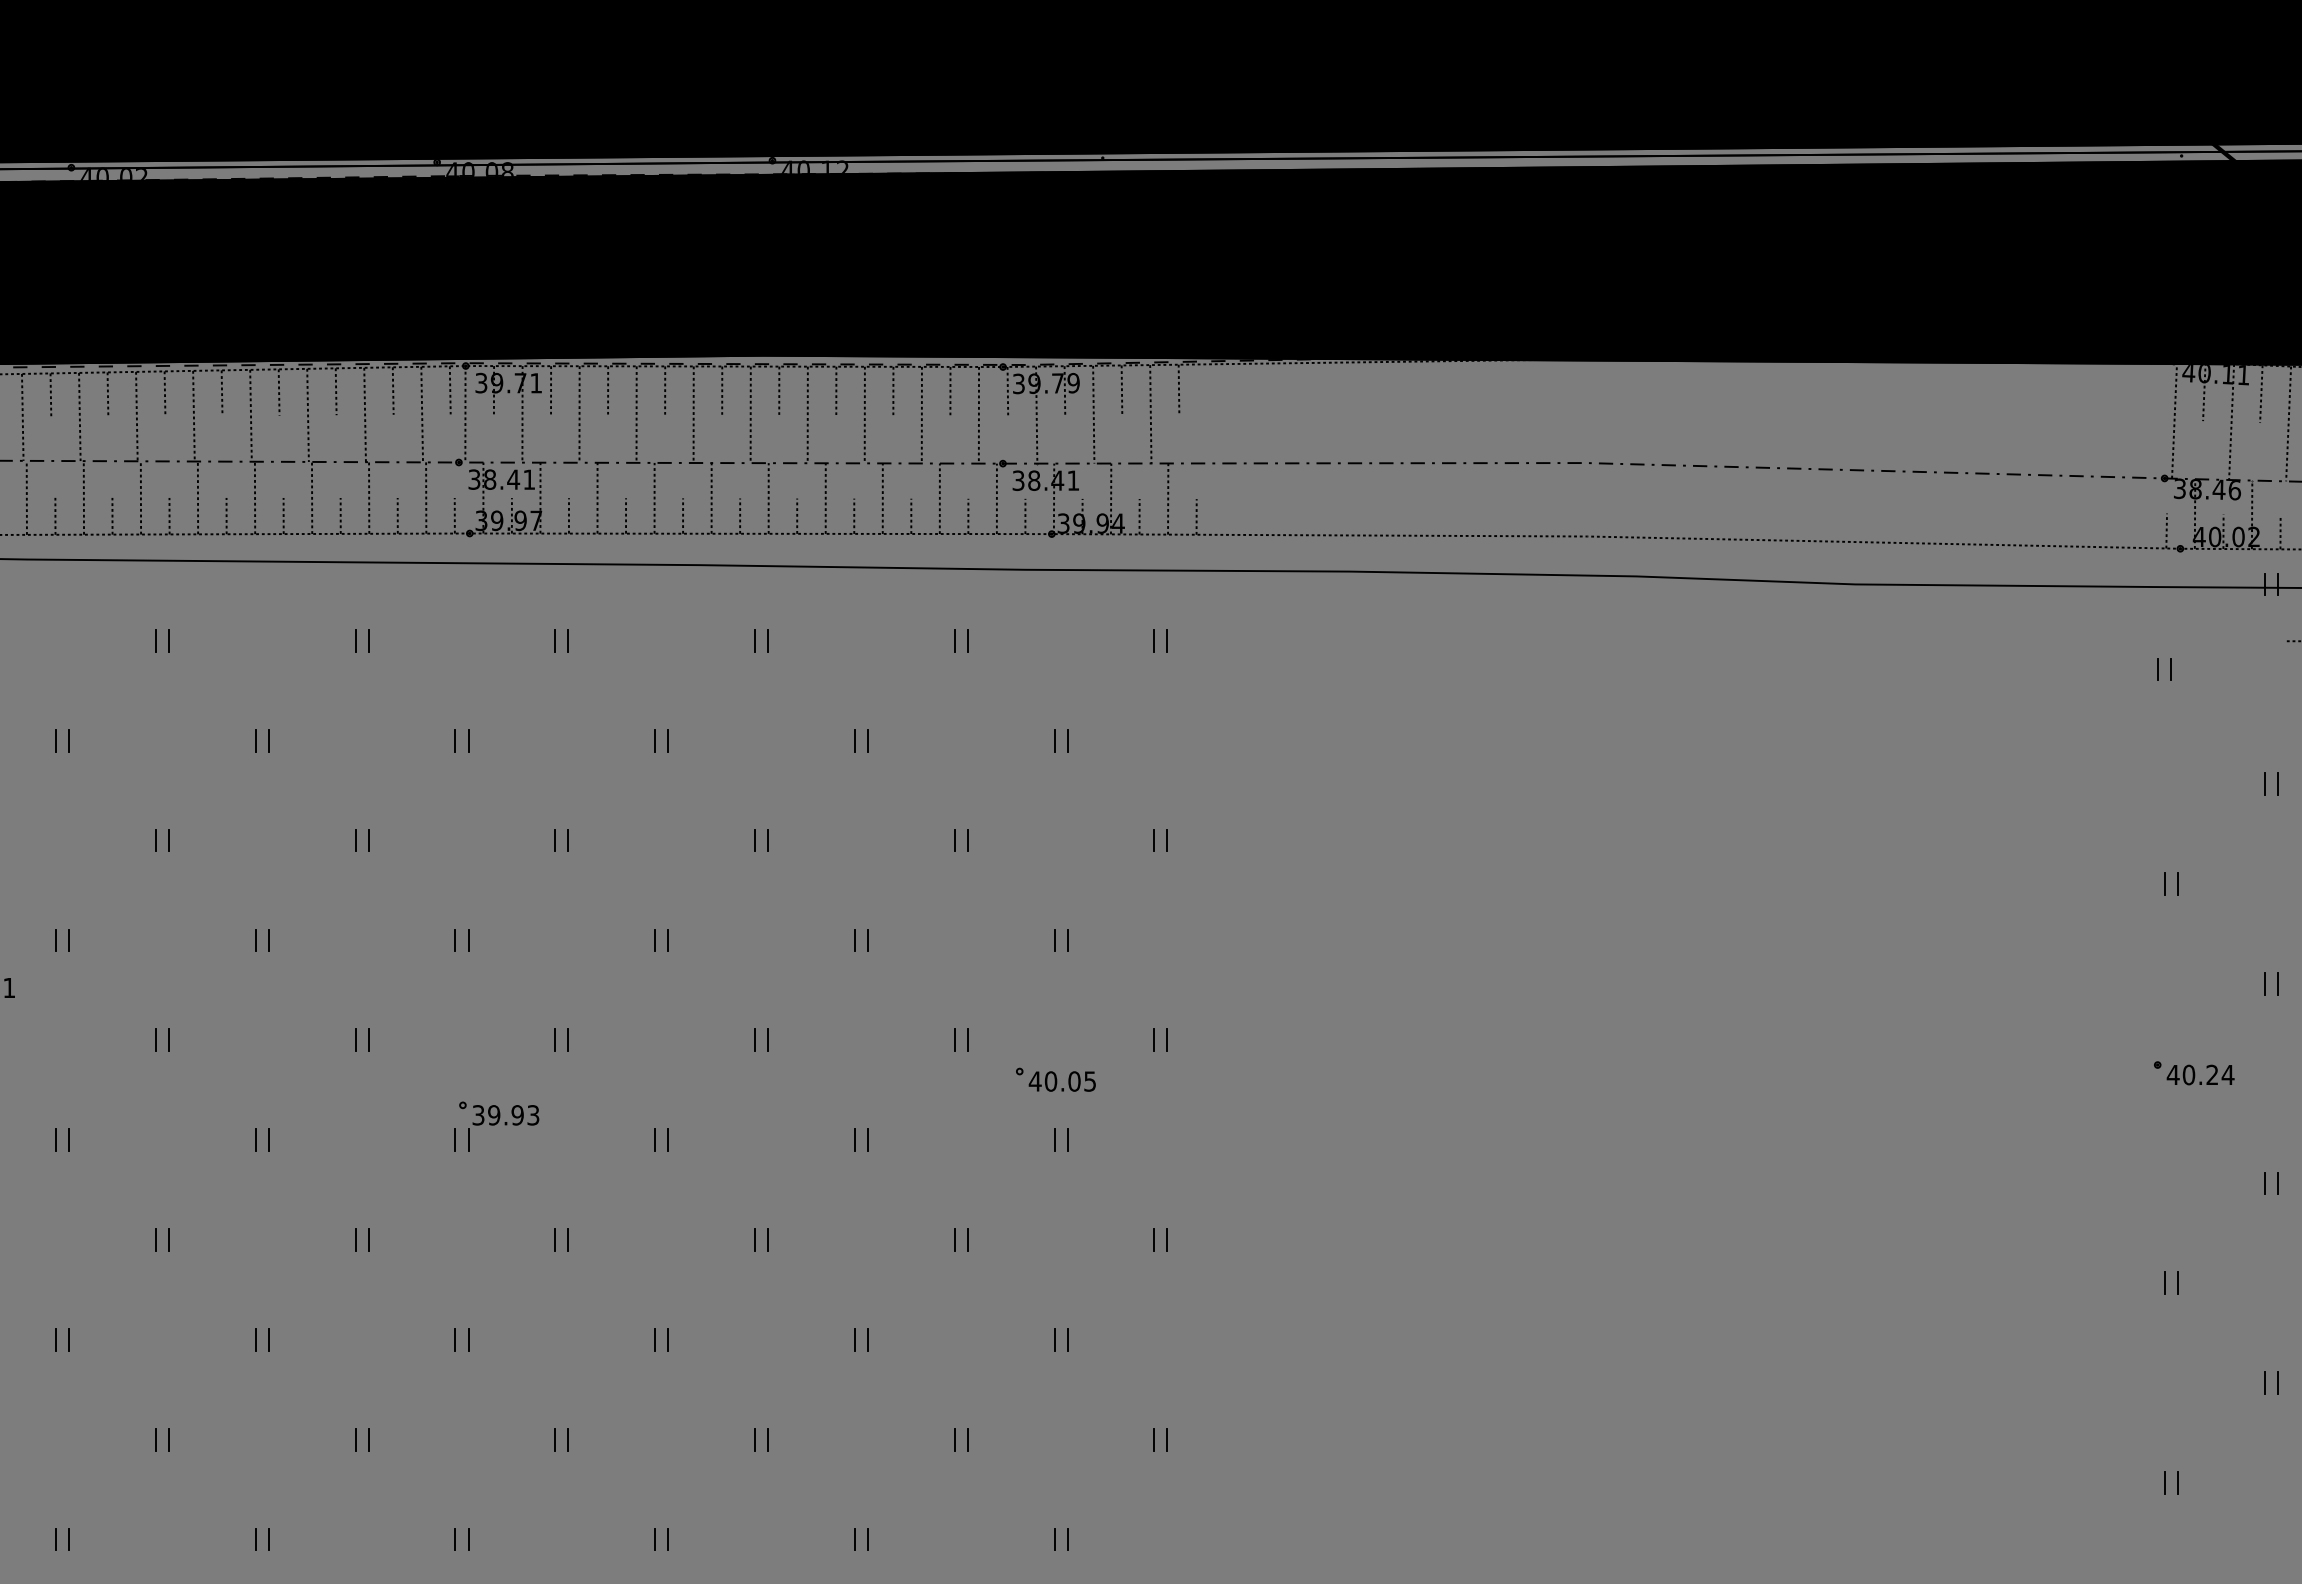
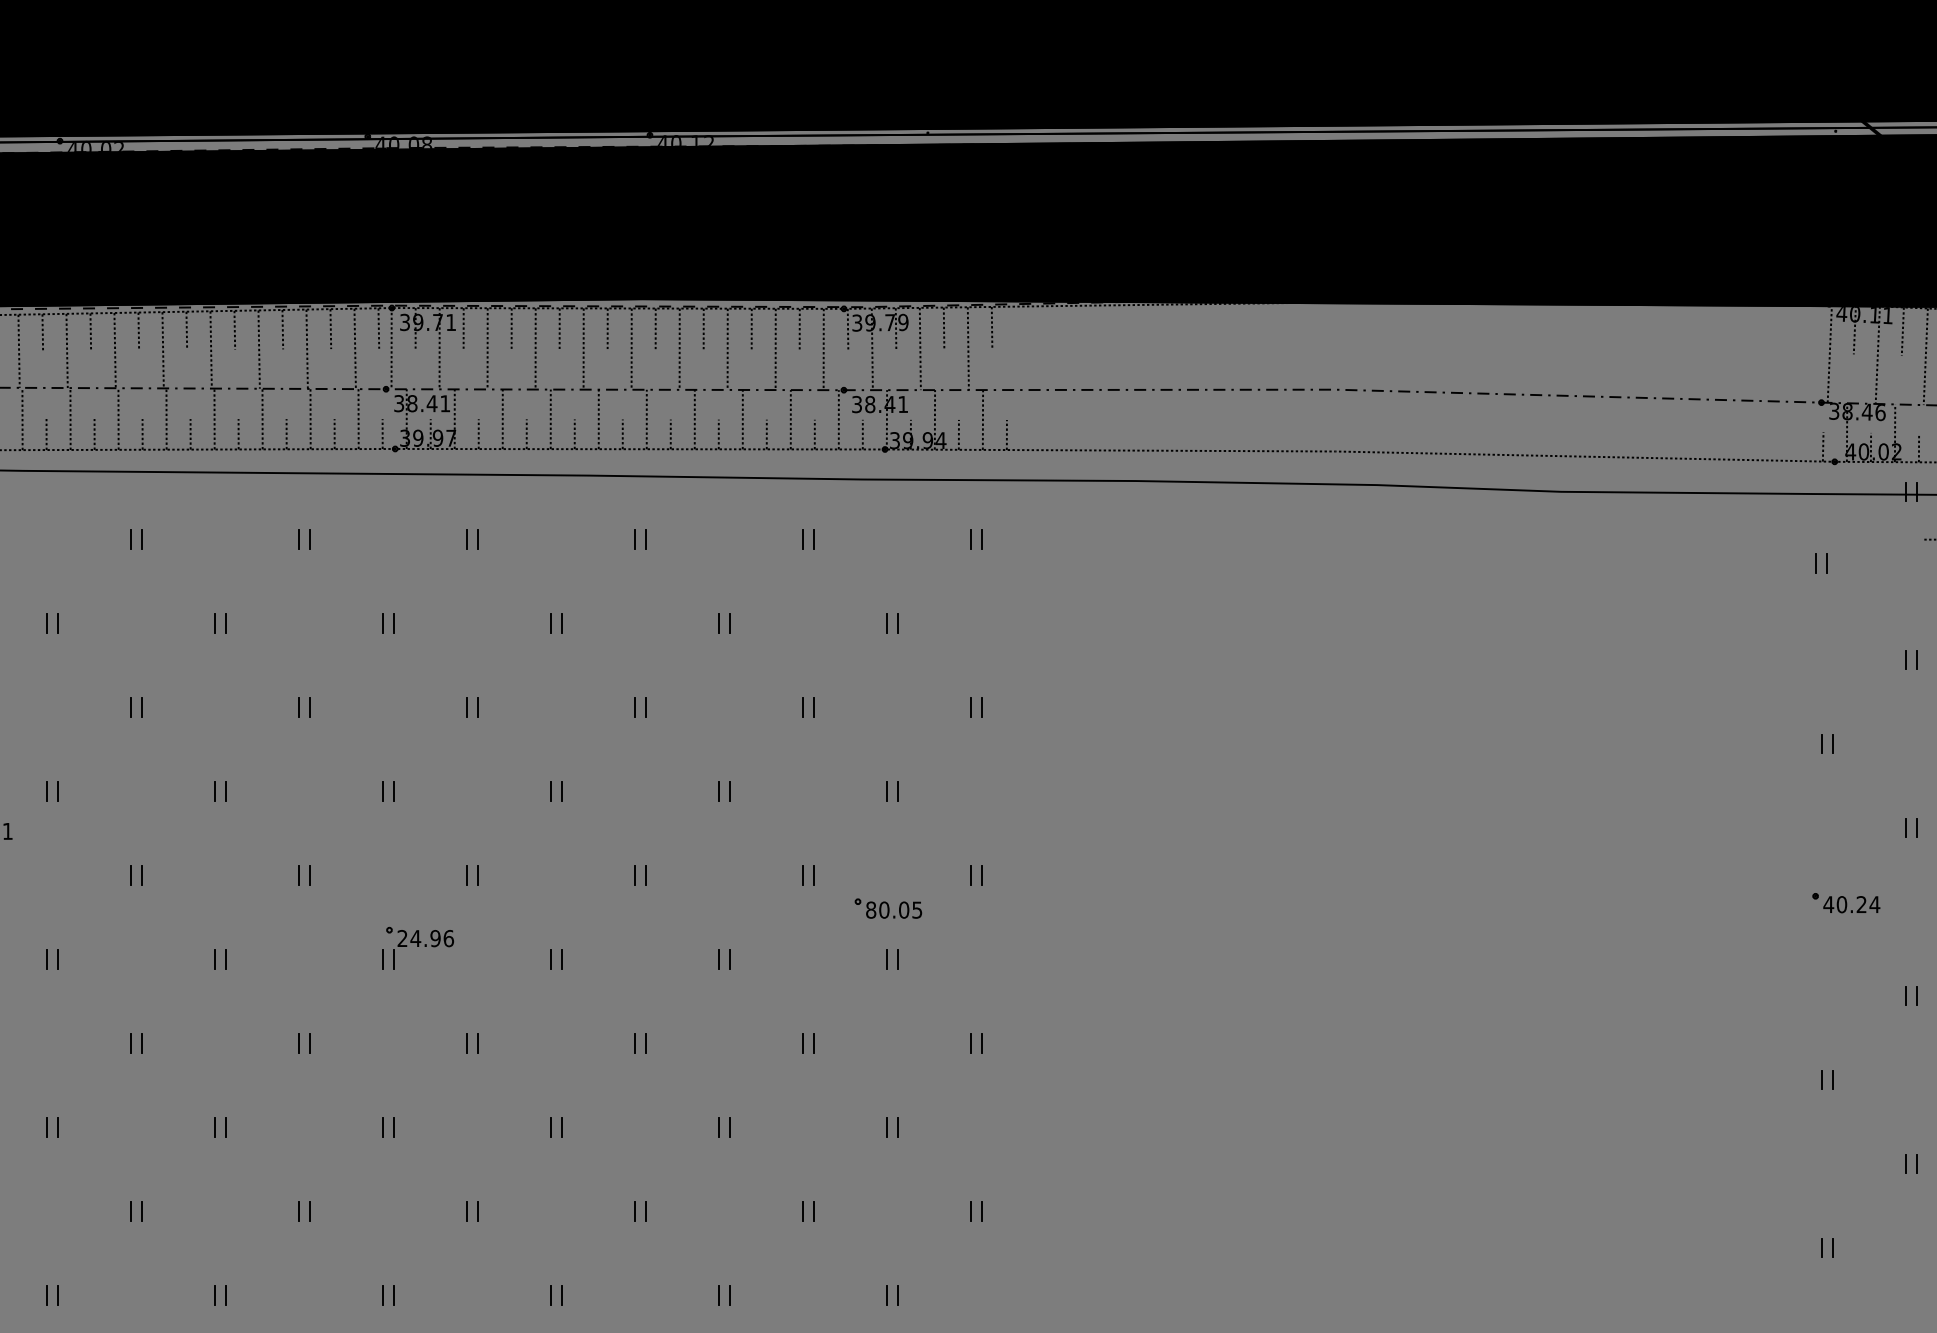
text: (1034, 1081) -> (870, 910), 40.05 -> 80.05
text: (505, 1115) -> (425, 938), 39.93 -> 24.96

